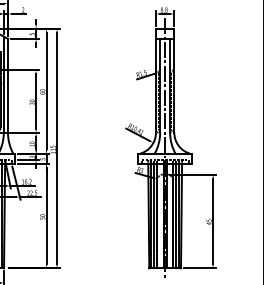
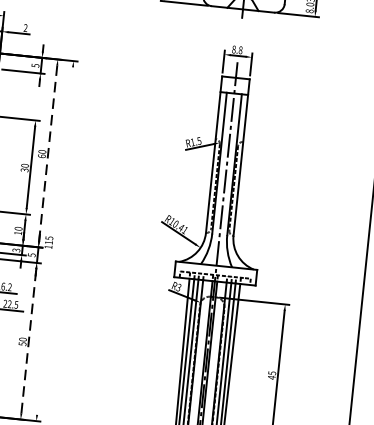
line: (46, 90) -> (48, 152), solid -> dashed
line: (57, 148) -> (55, 241), removed
line: (46, 216) -> (28, 341), solid -> dashed

